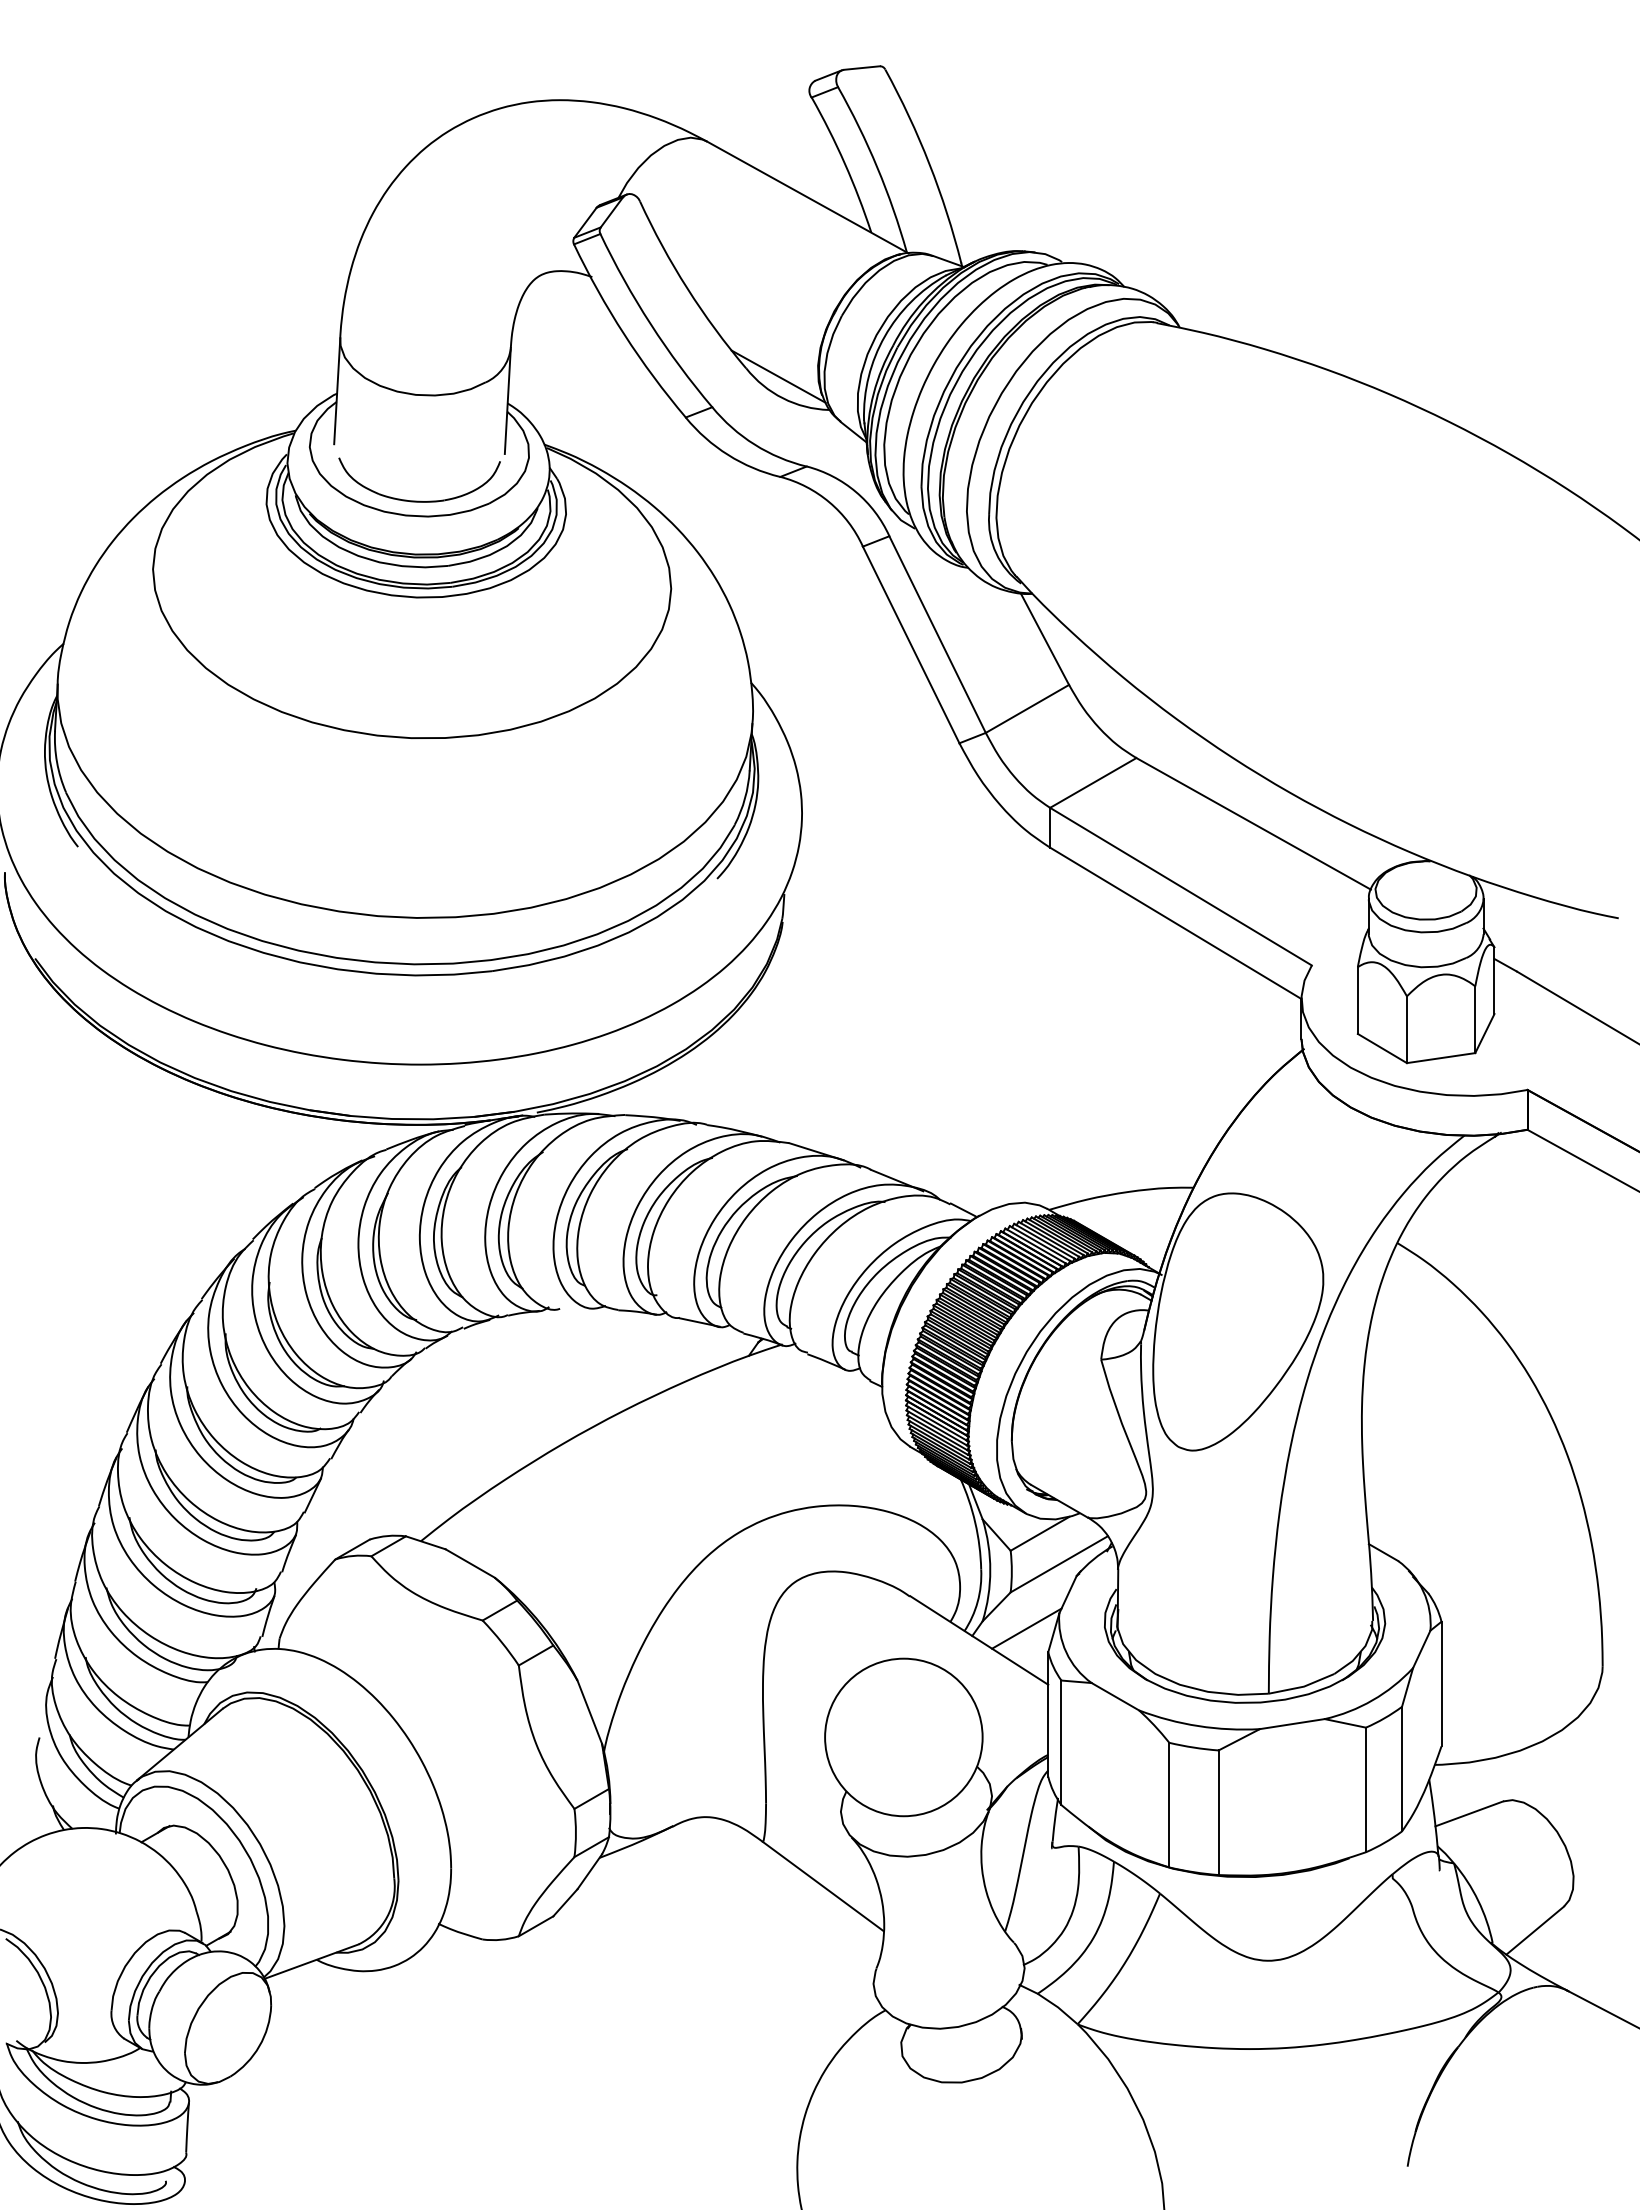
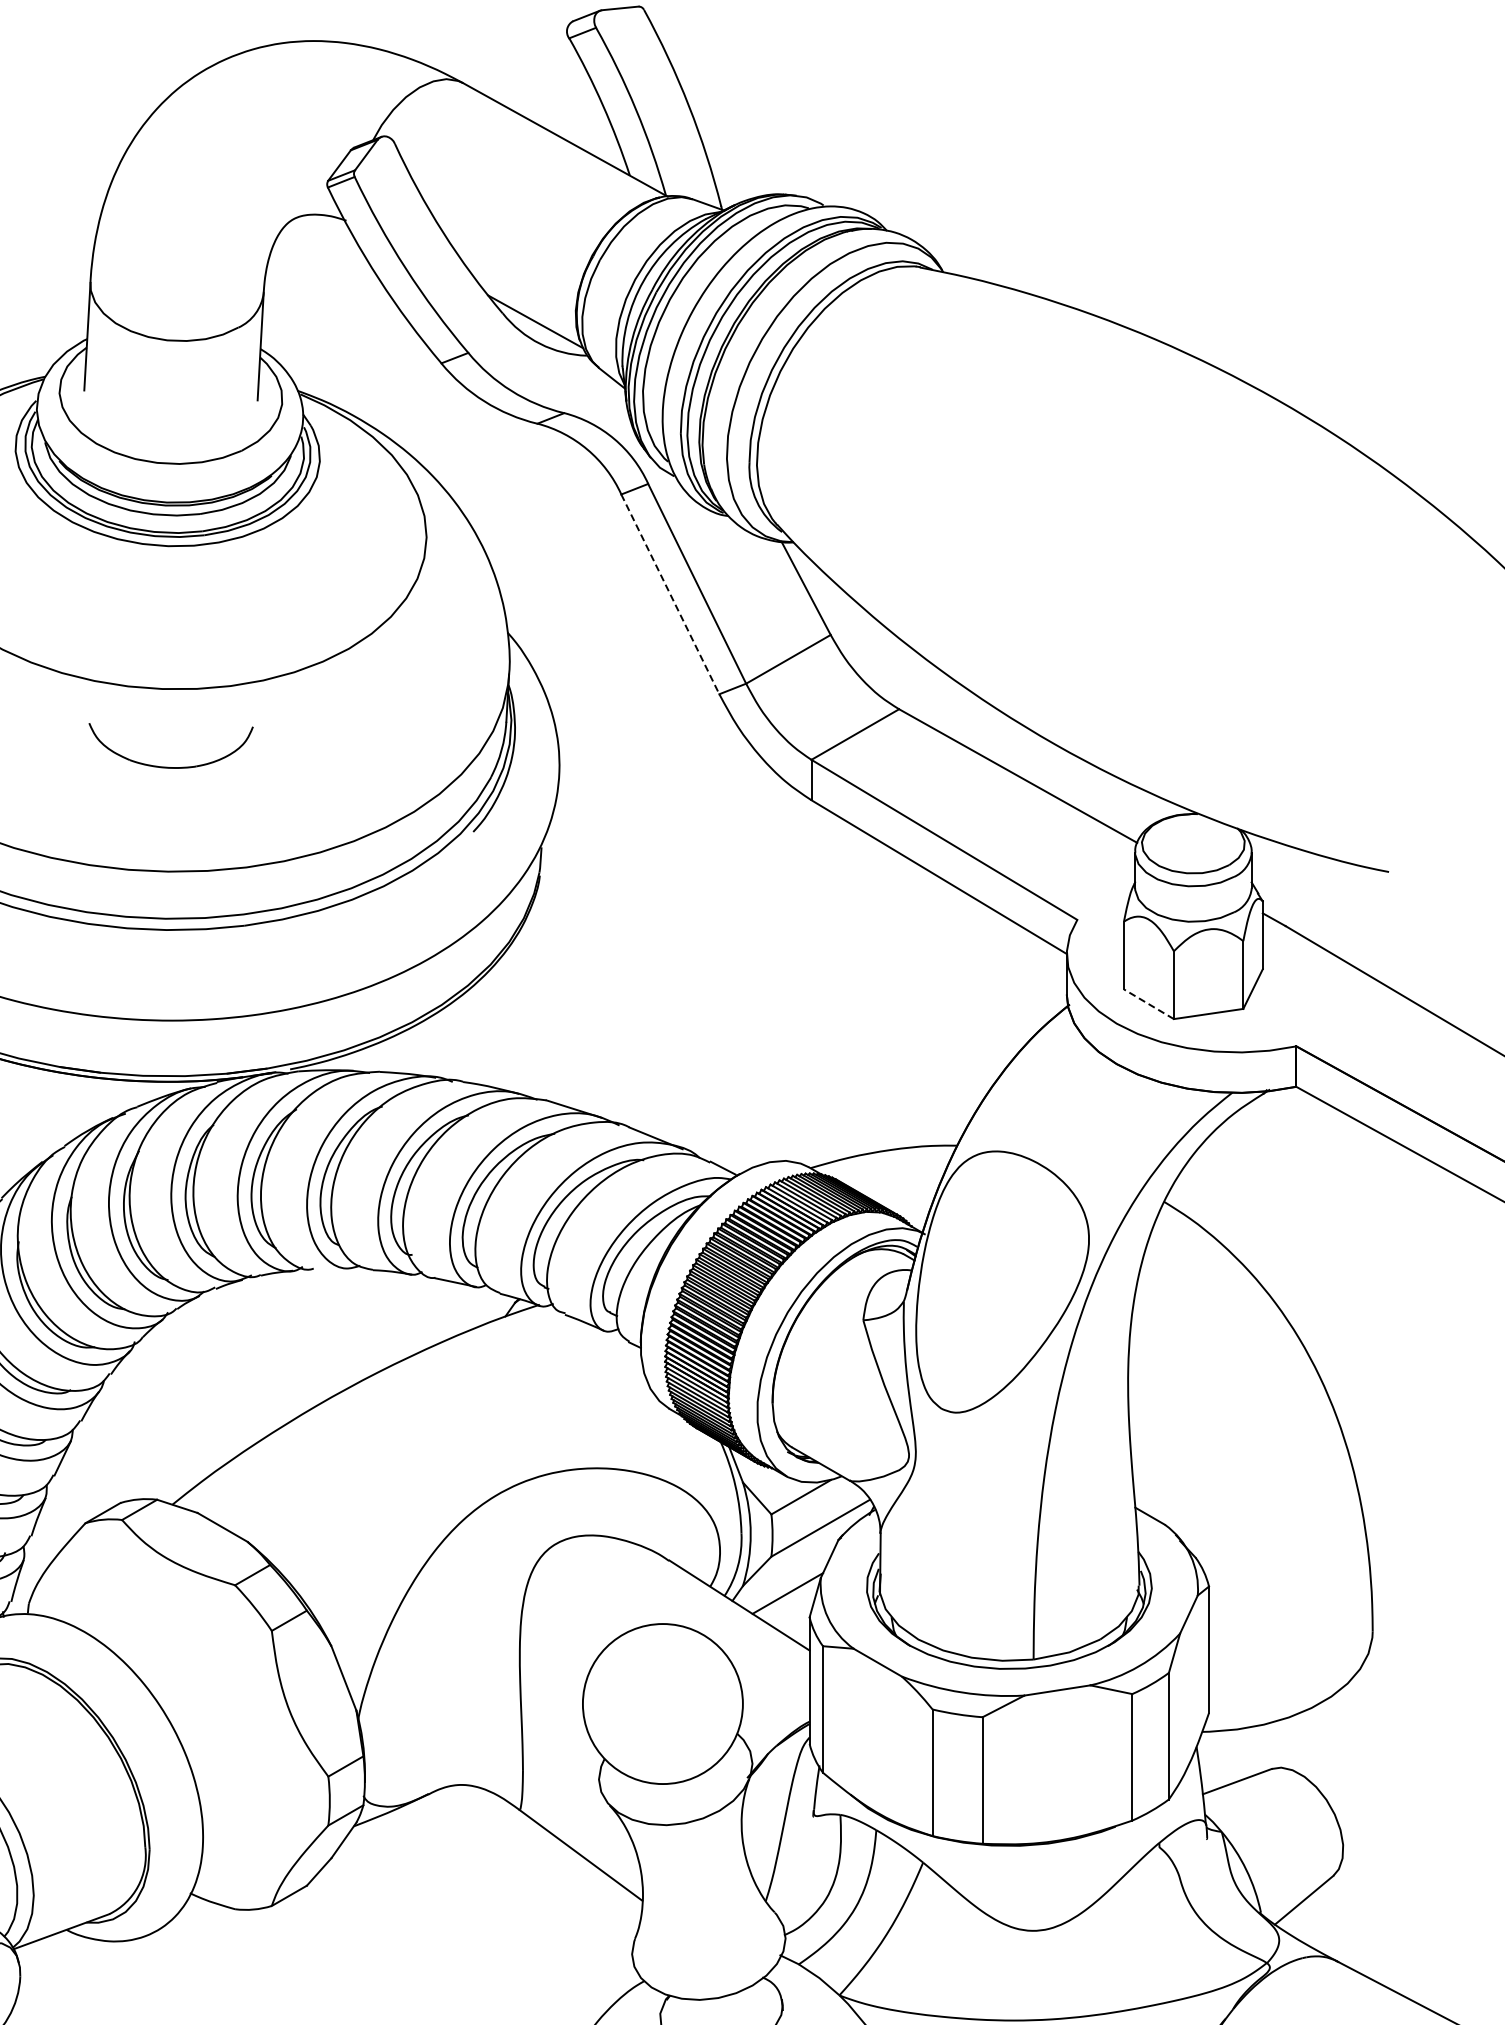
part: (419, 500) -> (170, 766), moved
line: (911, 644) -> (670, 593), solid -> dashed
line: (1382, 1048) -> (1149, 1004), solid -> dashed

